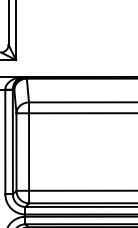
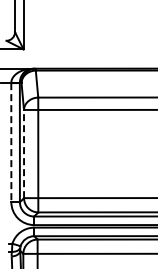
line: (5, 141) -> (11, 142), solid -> dashed
line: (16, 151) -> (24, 153), solid -> dashed

